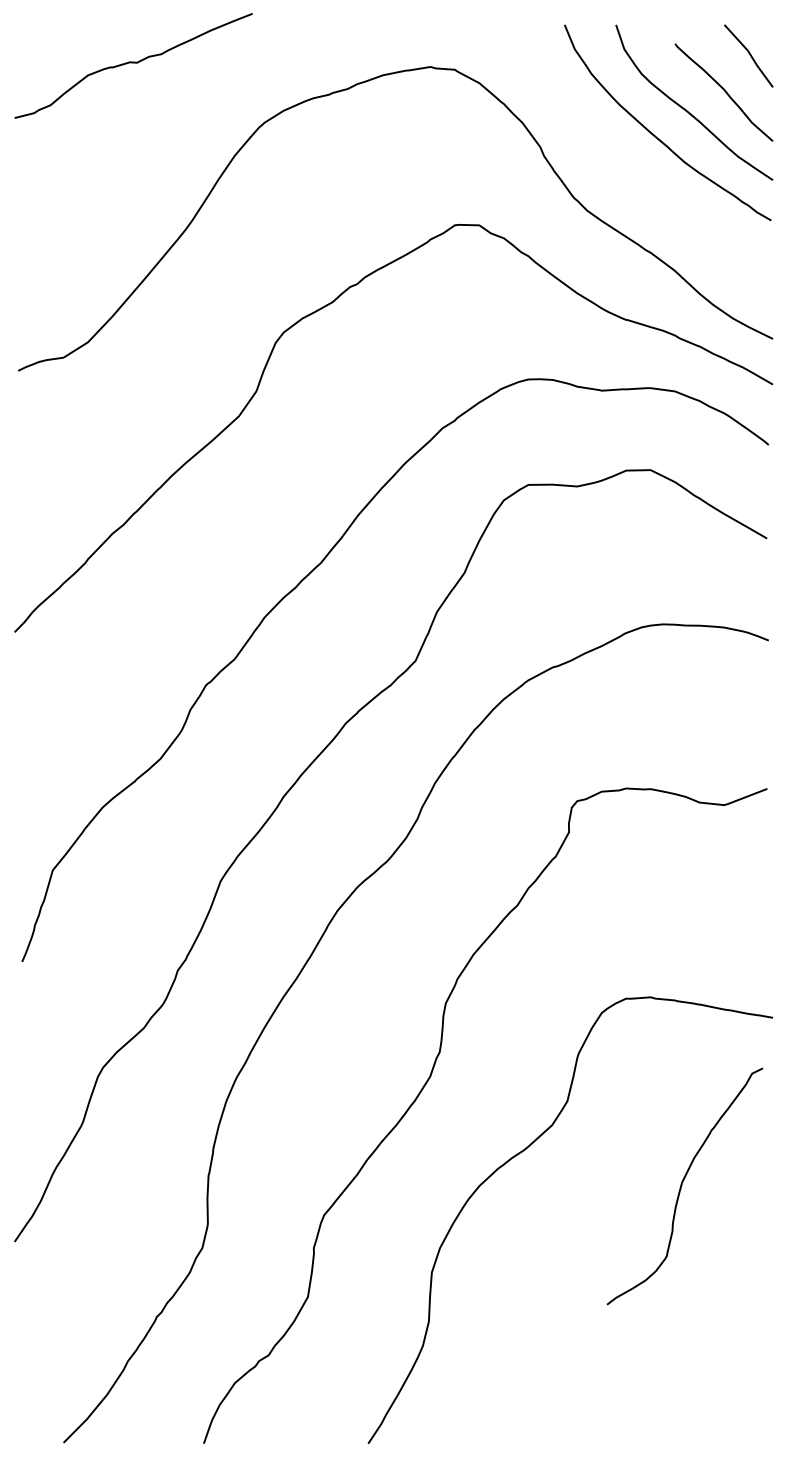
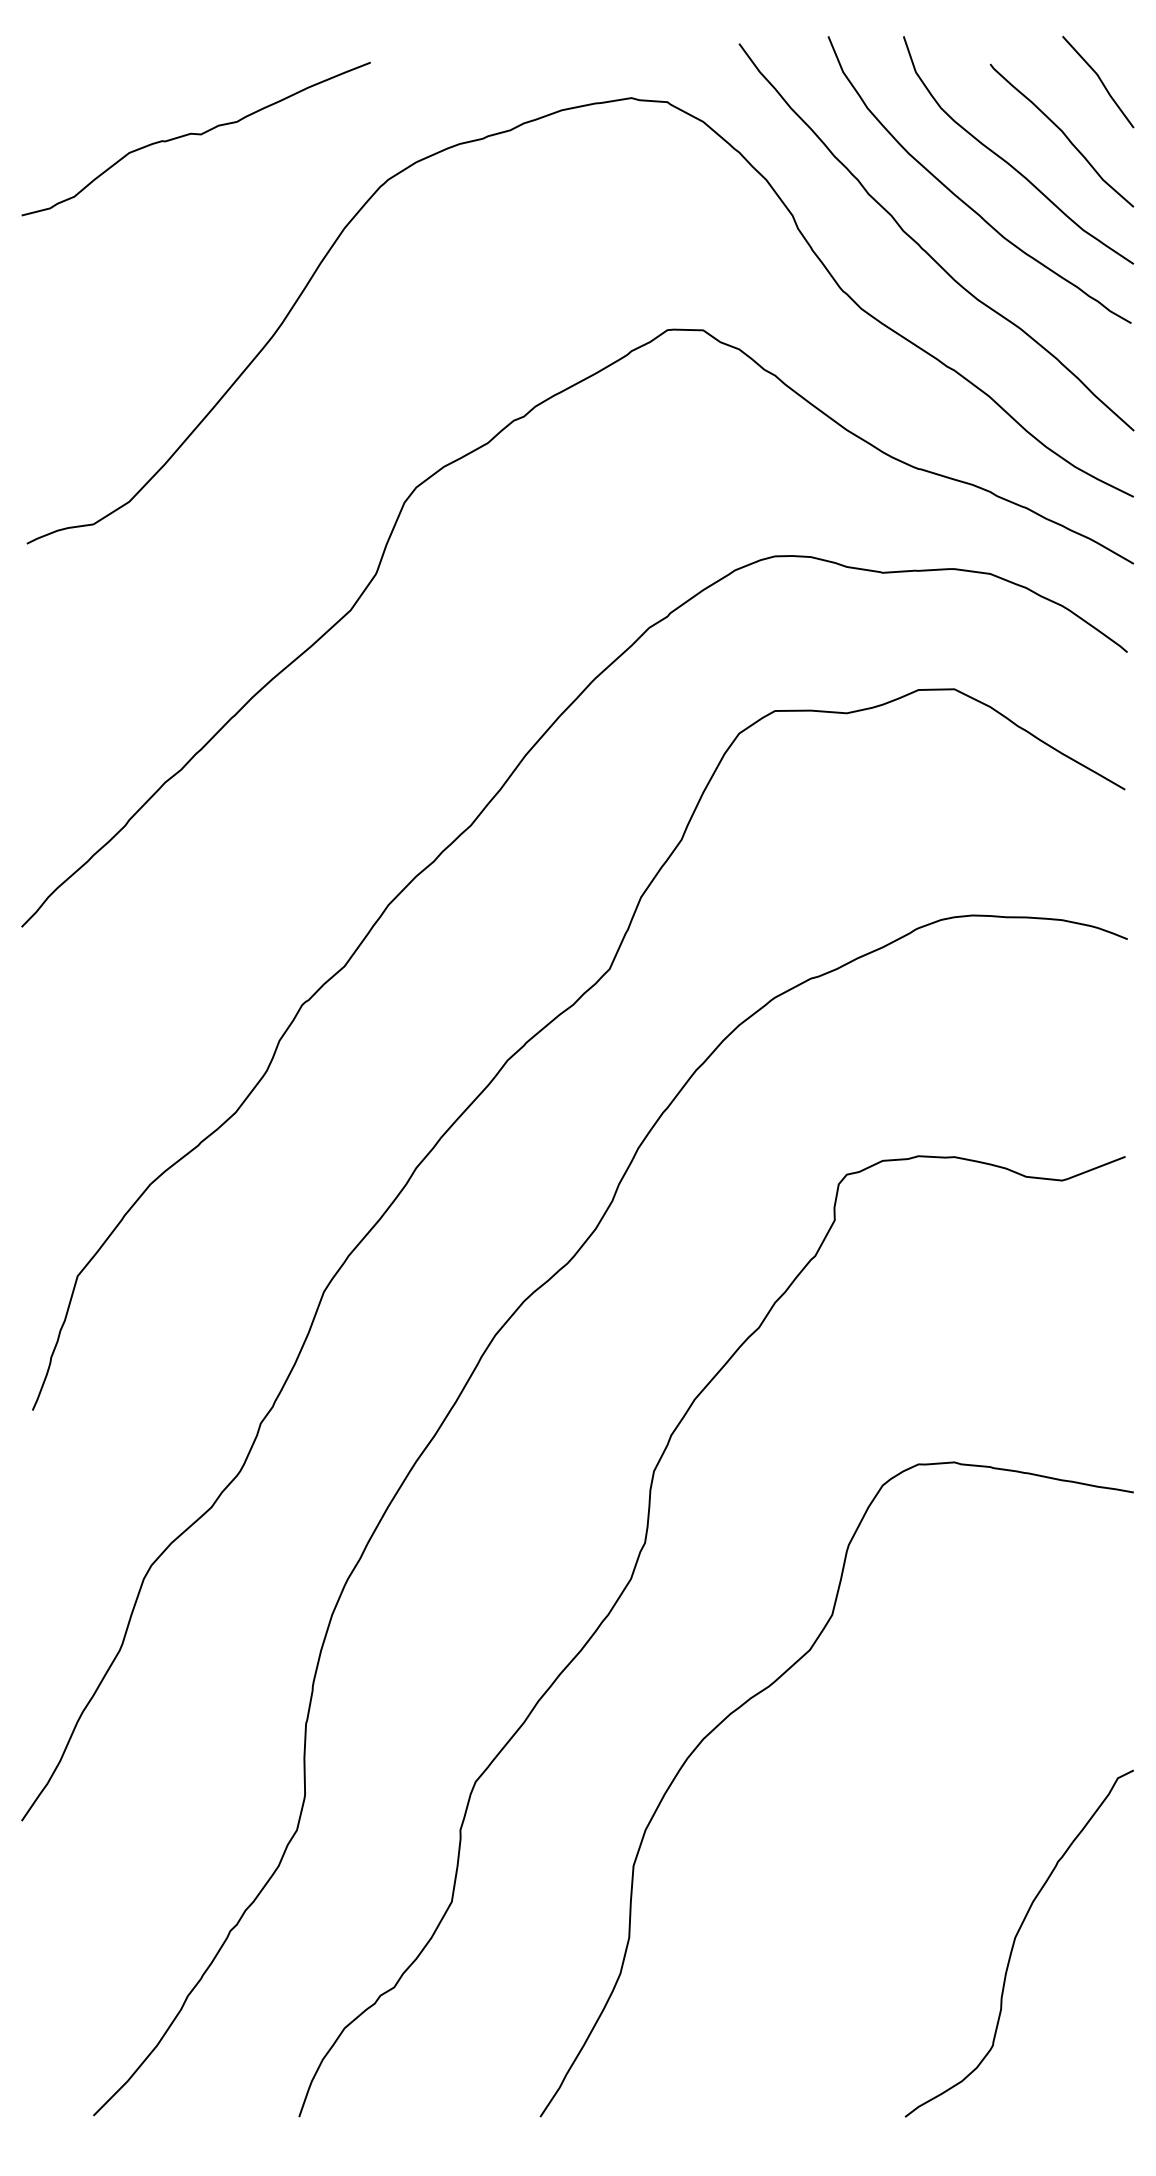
curve: (133, 63) -> (195, 135), moved
curve: (630, 169) -> (924, 248), added
curve: (682, 1185) -> (1015, 1942), moved

